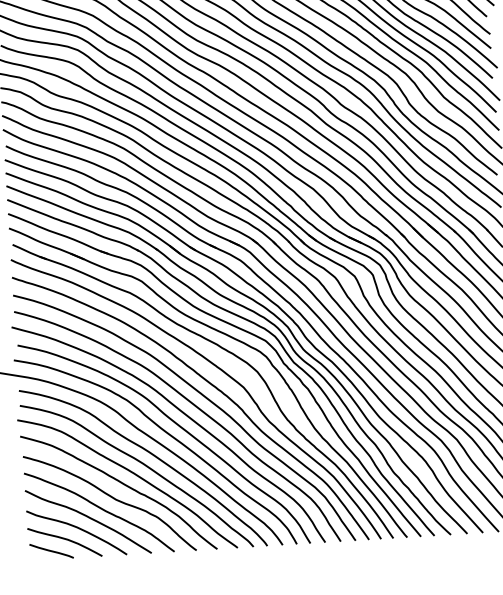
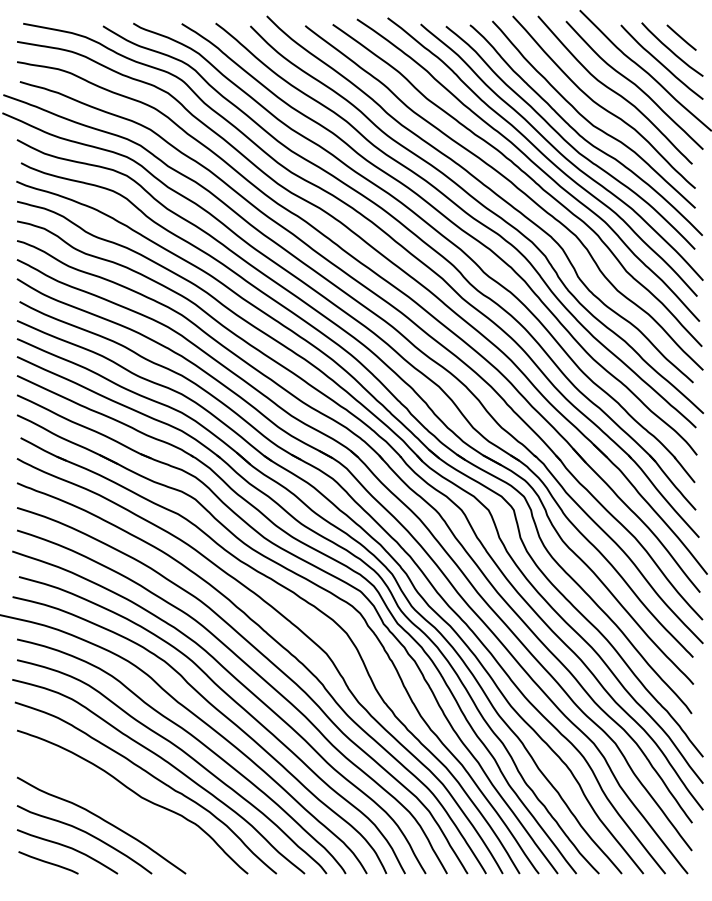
curve: (99, 508) -> (118, 808), removed

